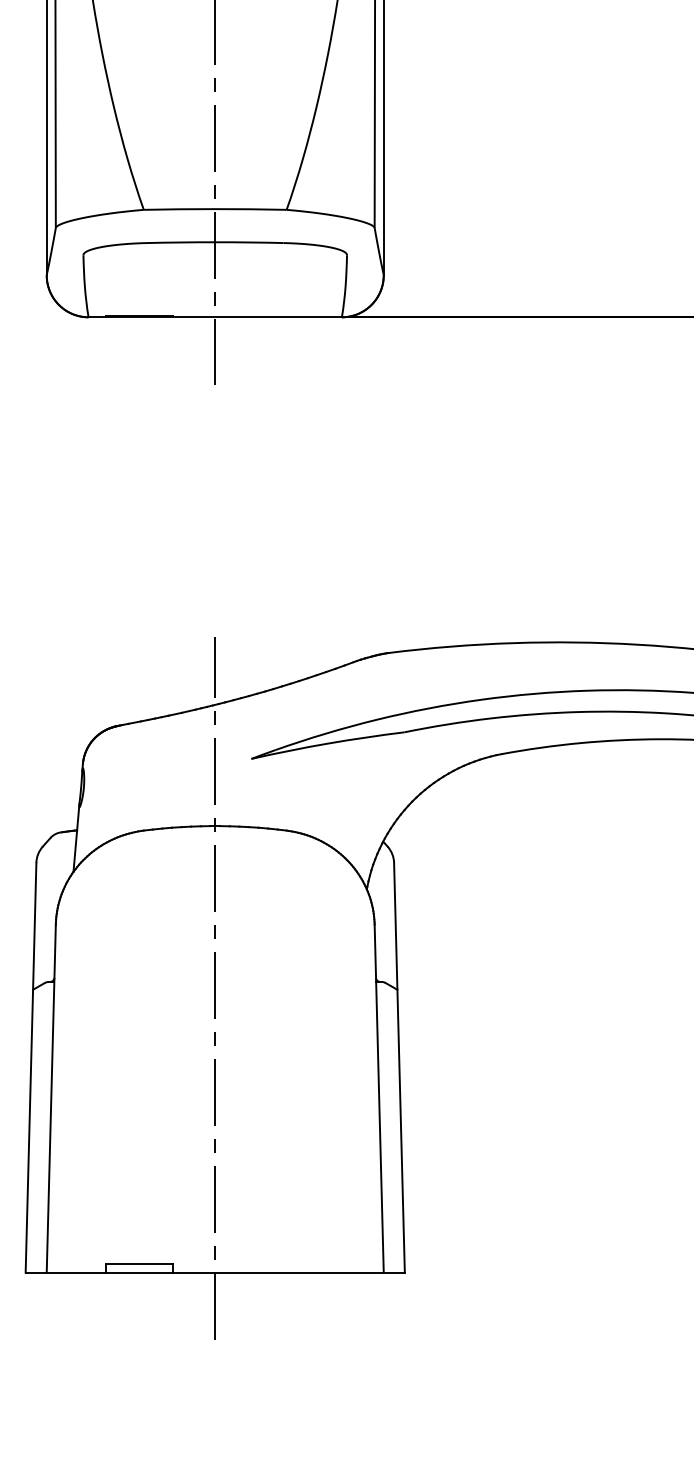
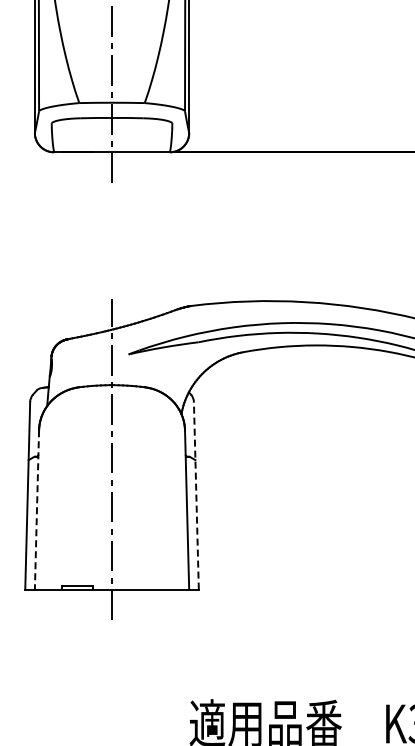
line: (399, 1067) -> (196, 495), solid -> dashed
line: (50, 1097) -> (36, 509), solid -> dashed

